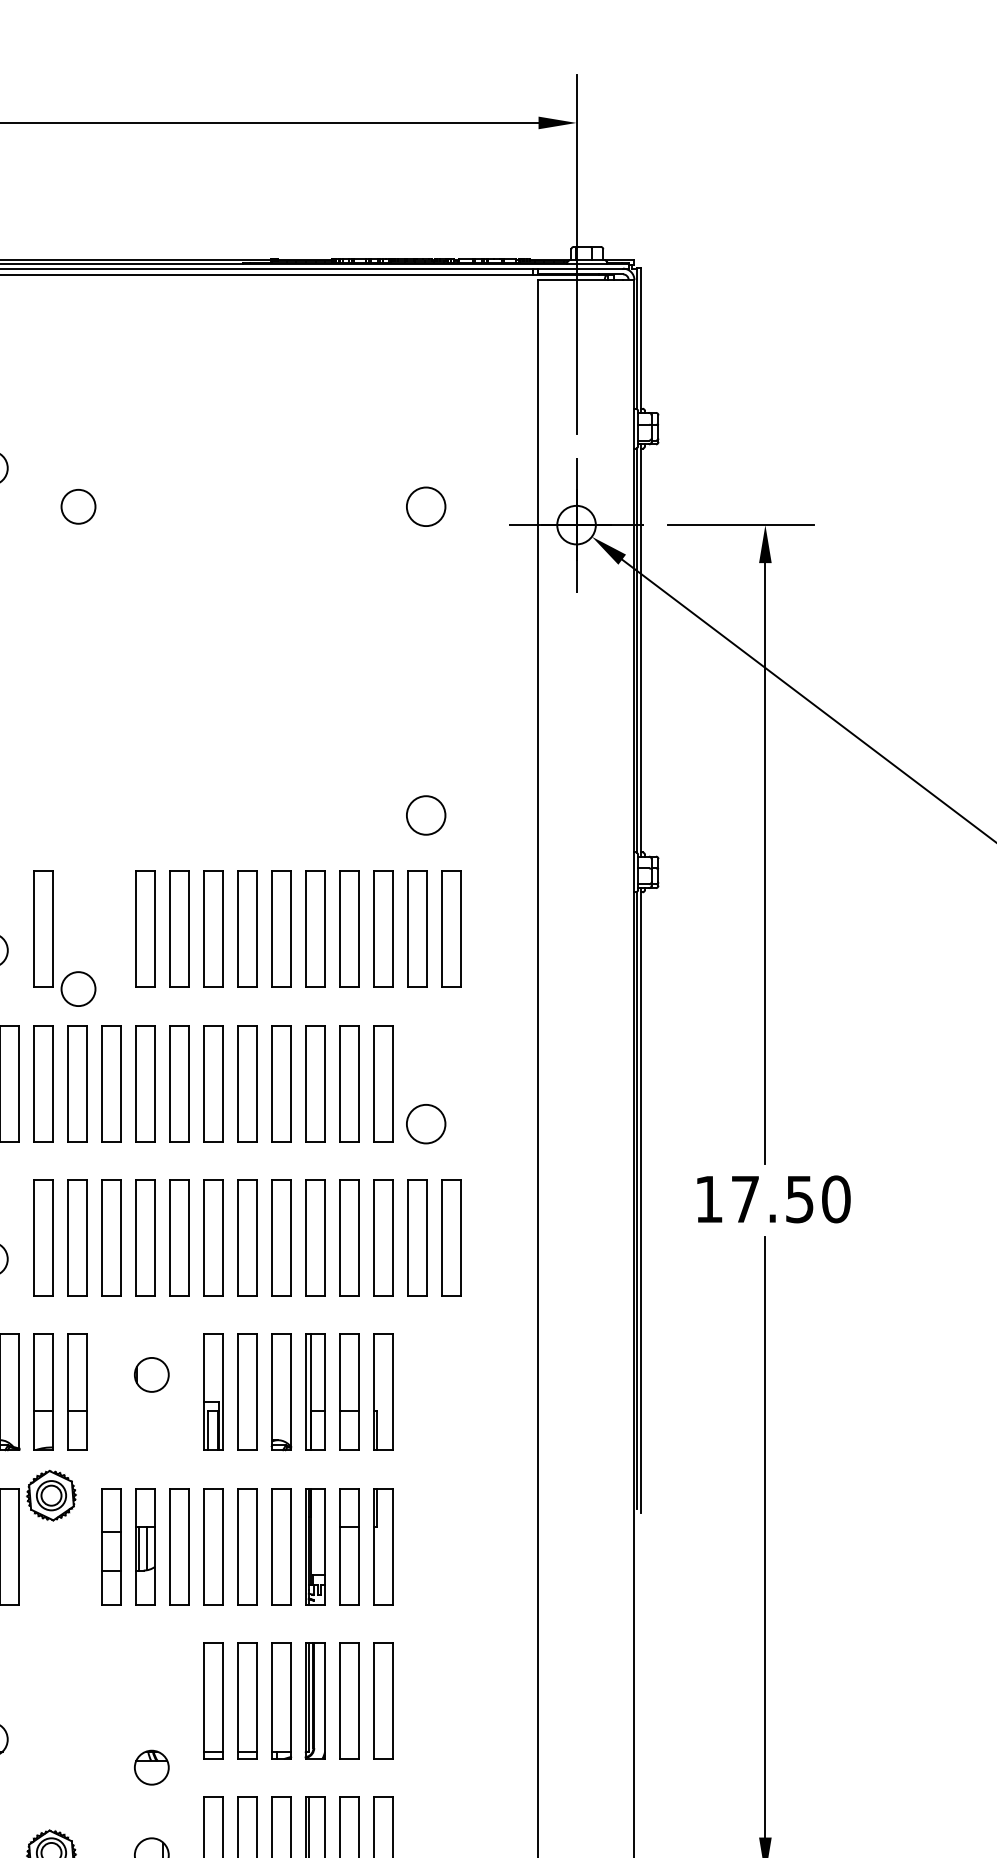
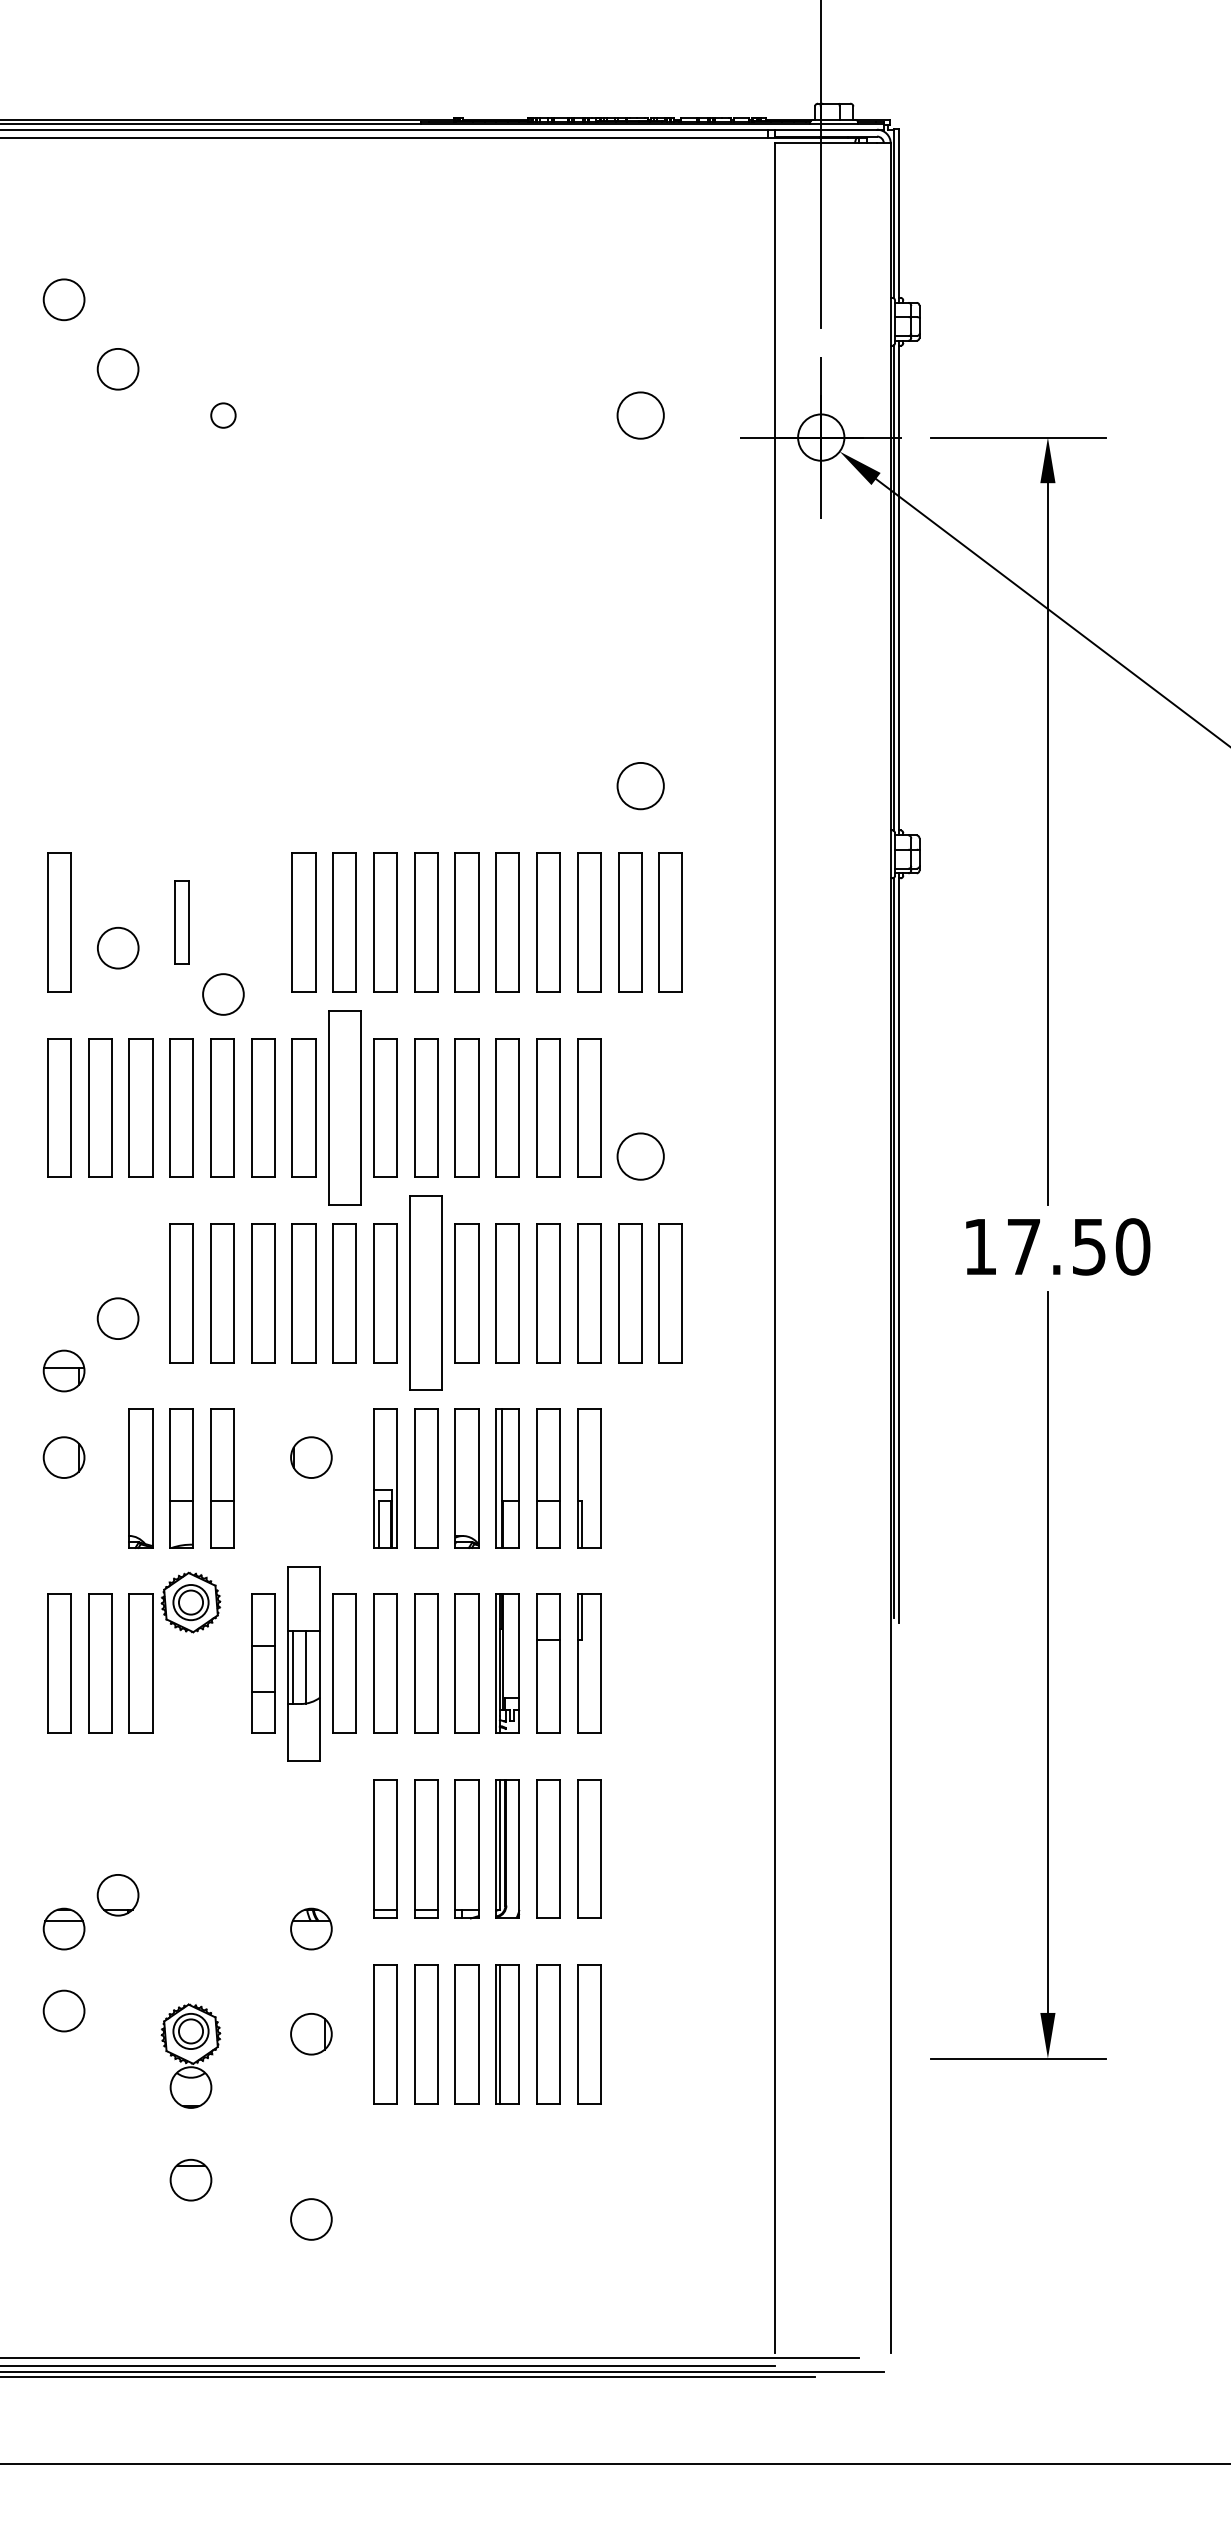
circle: (78, 506) -> (223, 415), size x0.6
part: (43, 929) -> (181, 922), size x0.6
part: (179, 1083) -> (344, 1107), size x1.4
part: (247, 1238) -> (426, 1293), size x1.4
part: (145, 1546) -> (303, 1663), size x1.4

